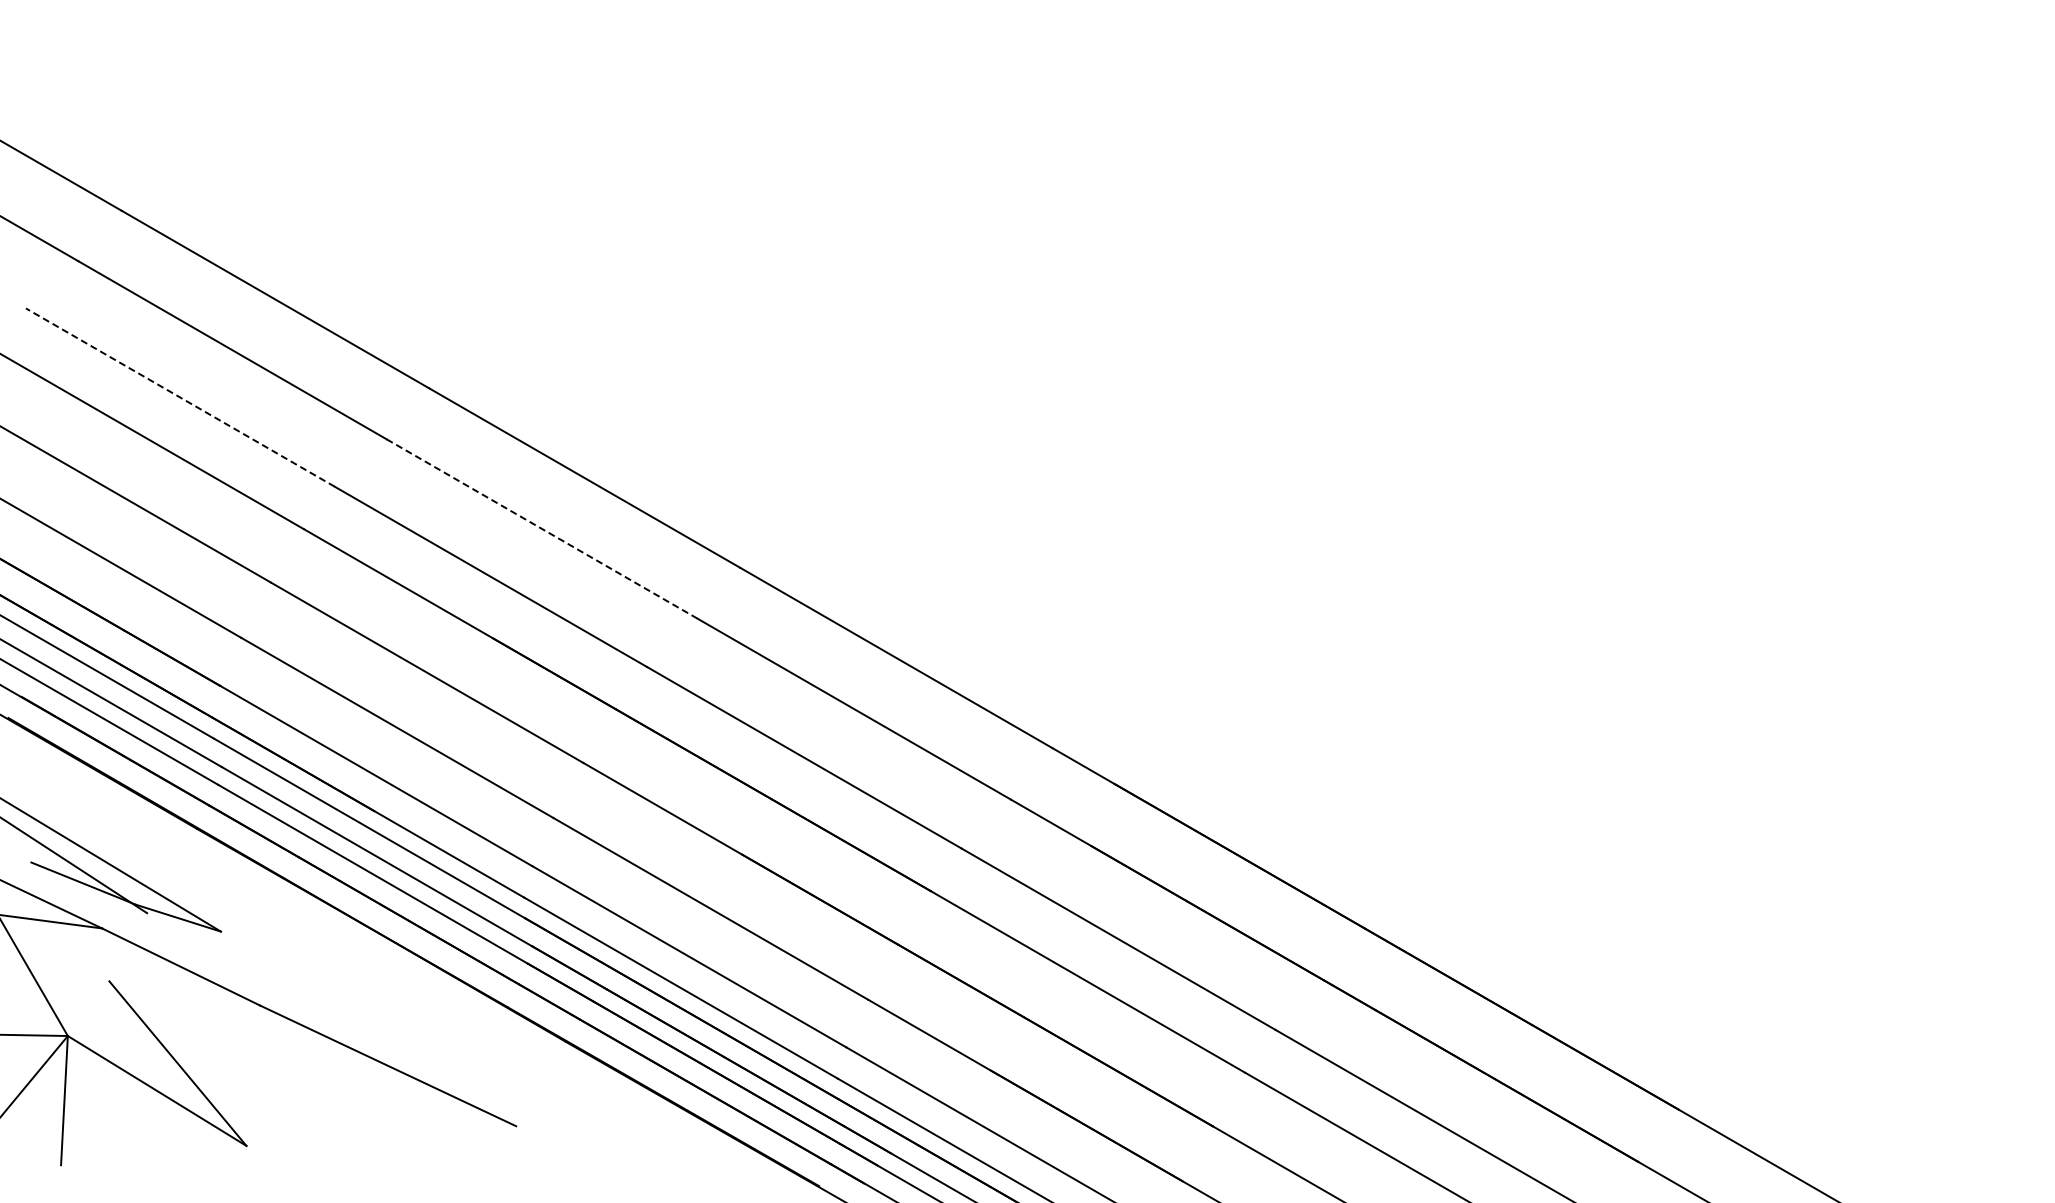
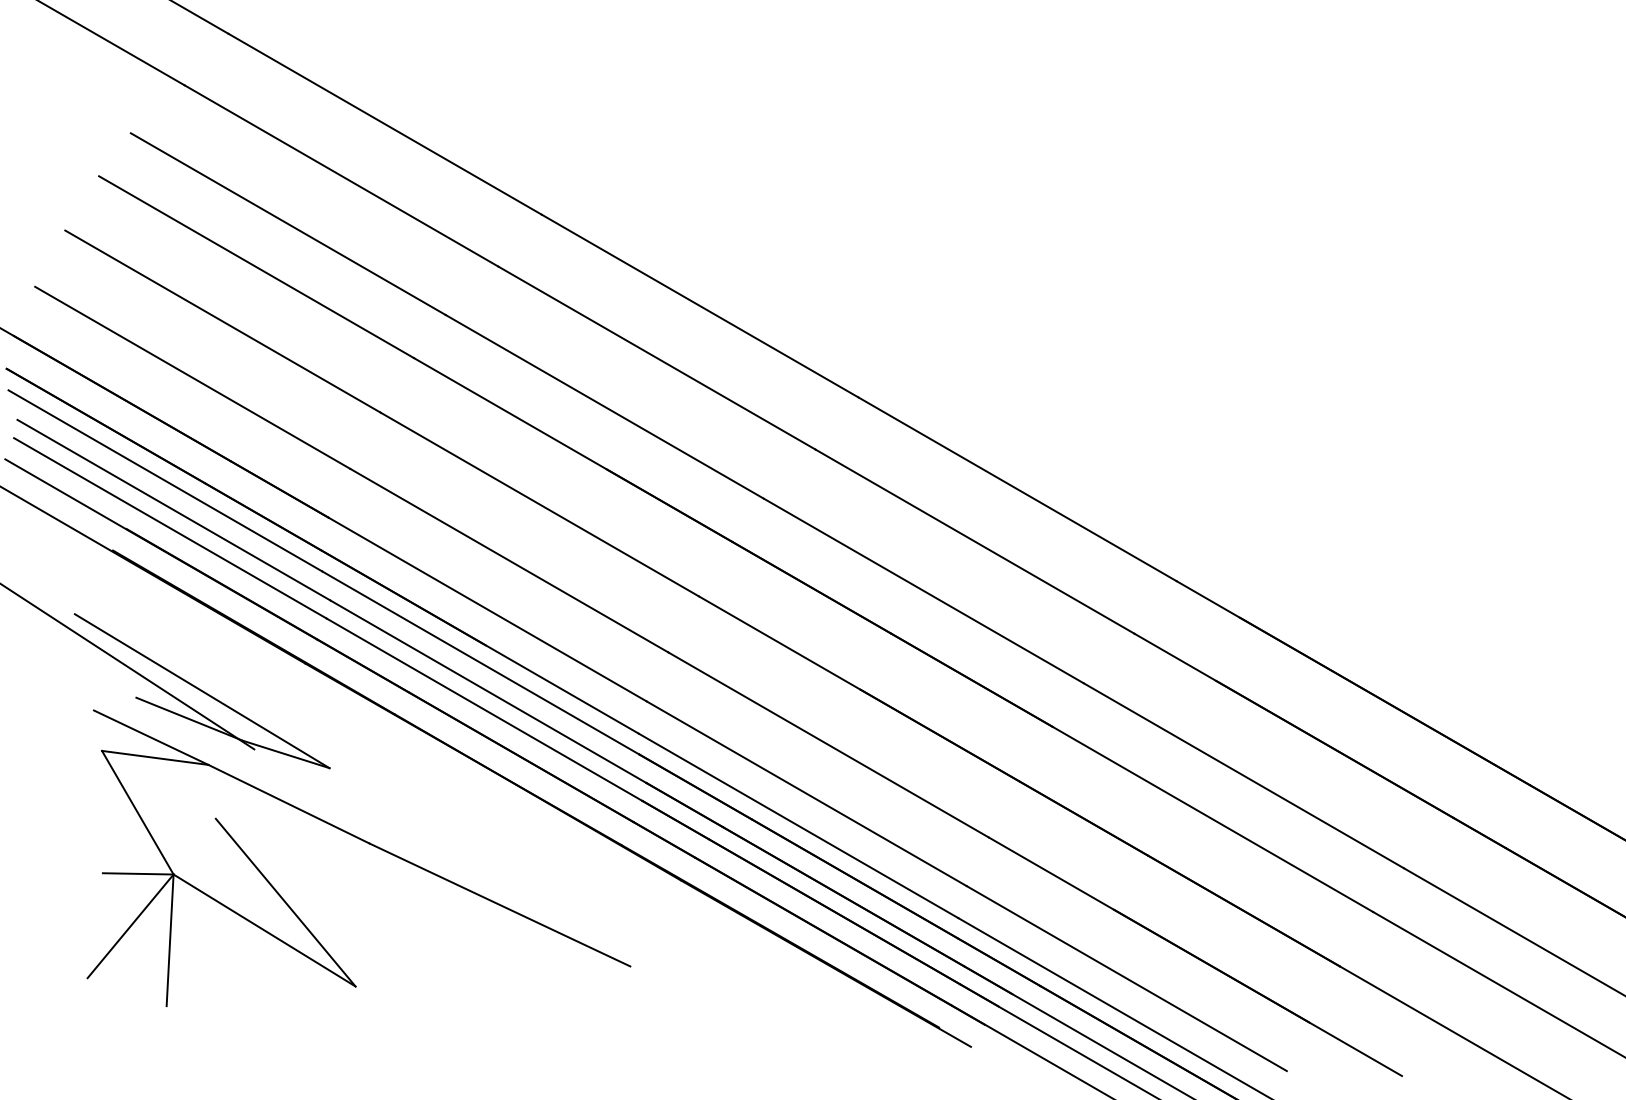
line: (180, 397) -> (288, 223), dashed -> solid
line: (542, 529) -> (657, 358), dashed -> solid

